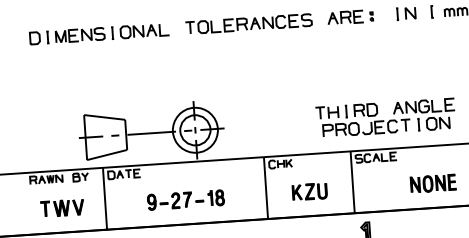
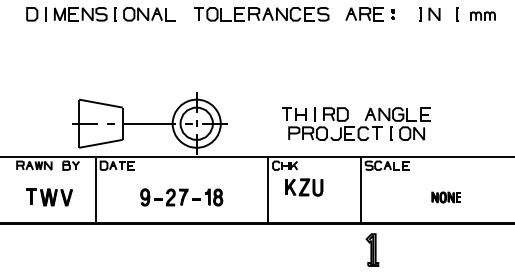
part: (385, 117) -> (356, 123), moved
part: (433, 183) -> (446, 197), size x0.6
part: (309, 191) -> (304, 187), moved

